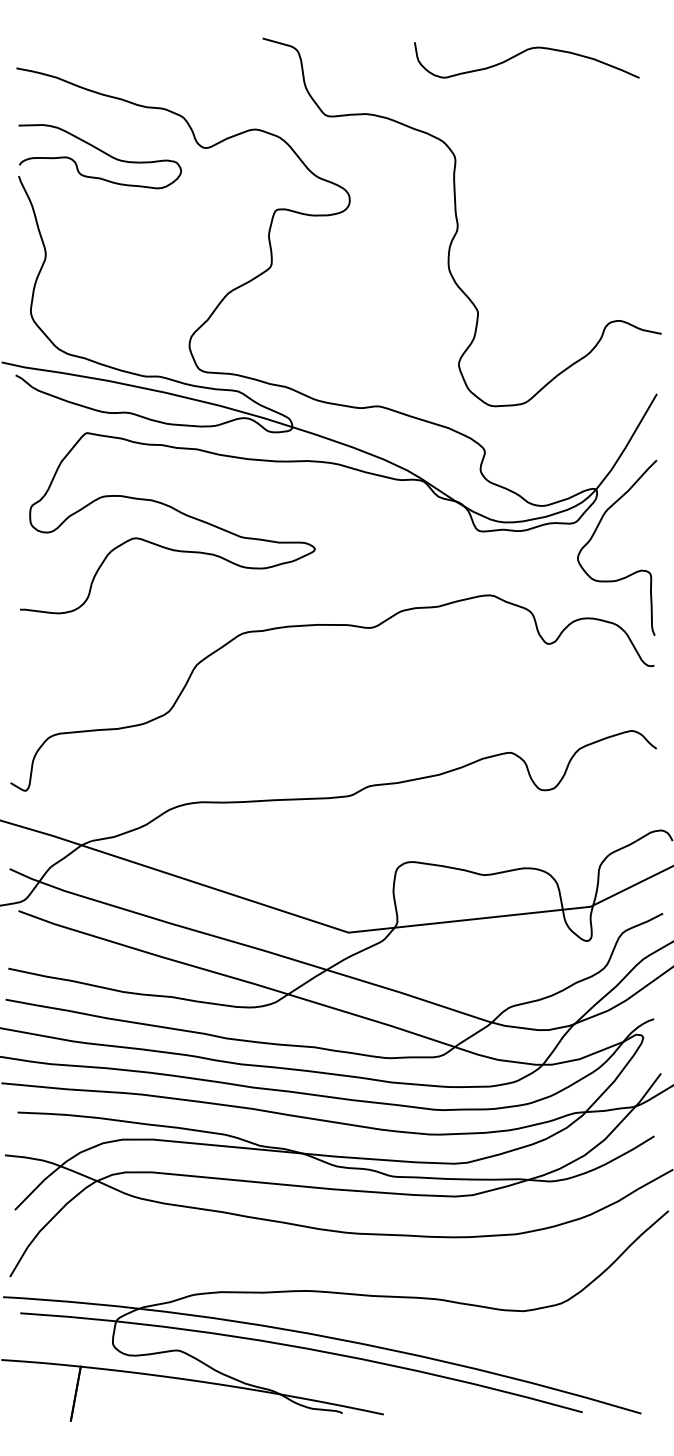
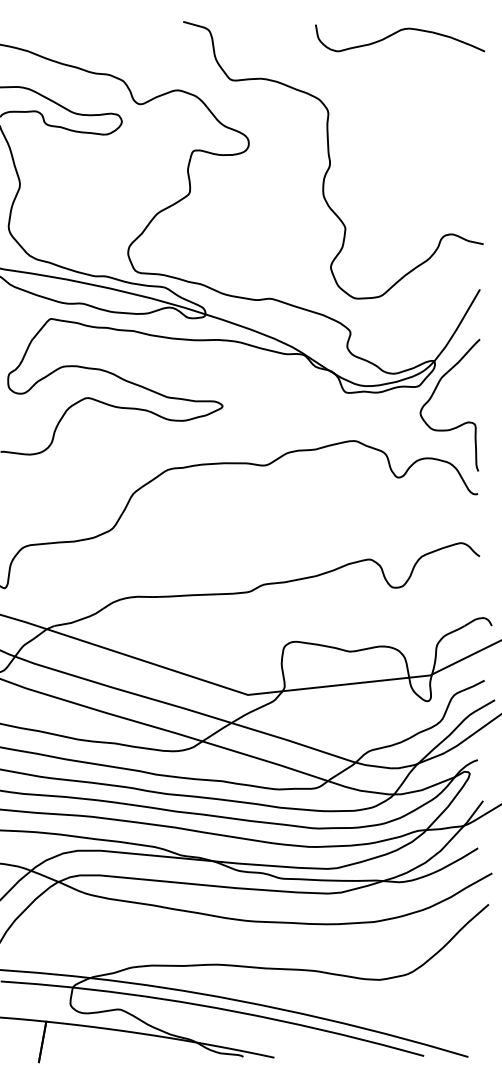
curve: (522, 53) -> (396, 33), moved

